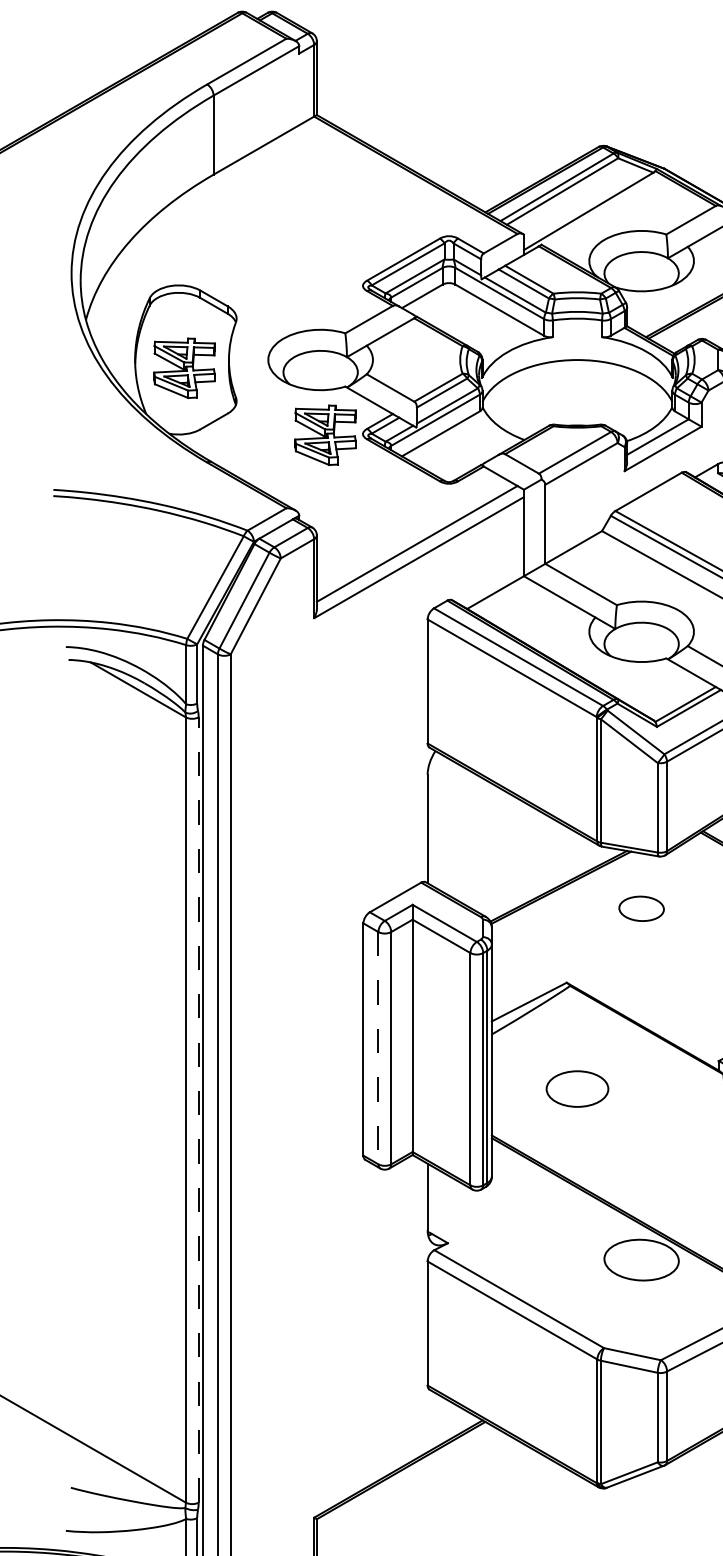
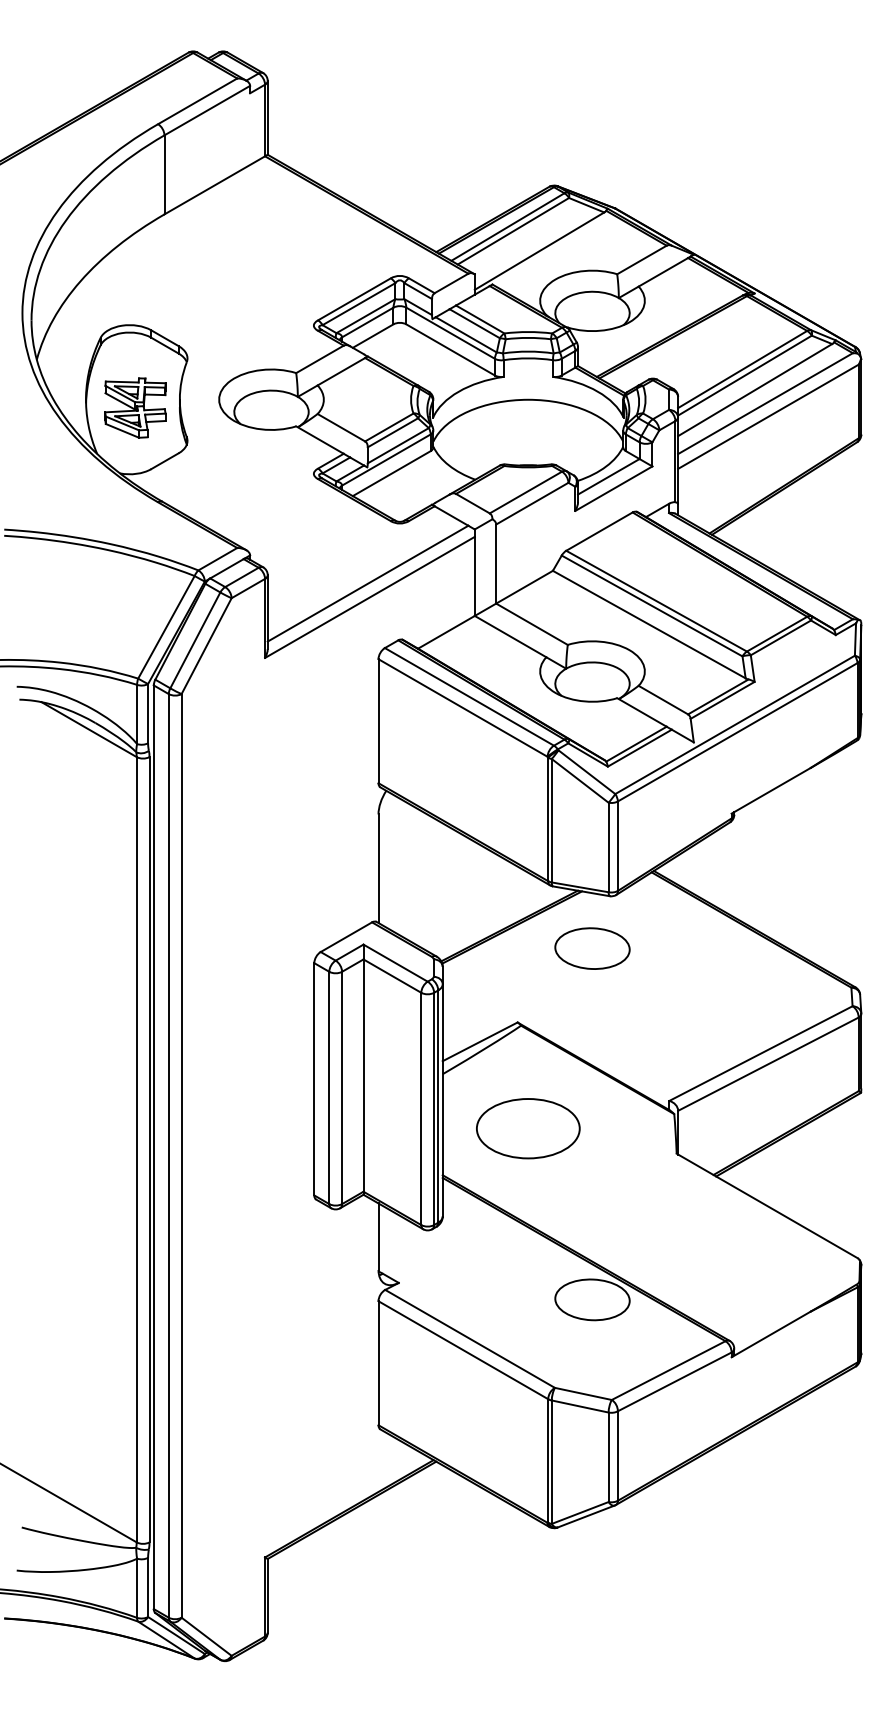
part: (325, 434) -> (276, 474), removed
part: (641, 908) -> (592, 948), size x1.67
line: (378, 1048) -> (329, 1088), dashed -> solid
part: (577, 1088) -> (528, 1128), size x1.67
line: (198, 1109) -> (149, 1149), dashed -> solid

